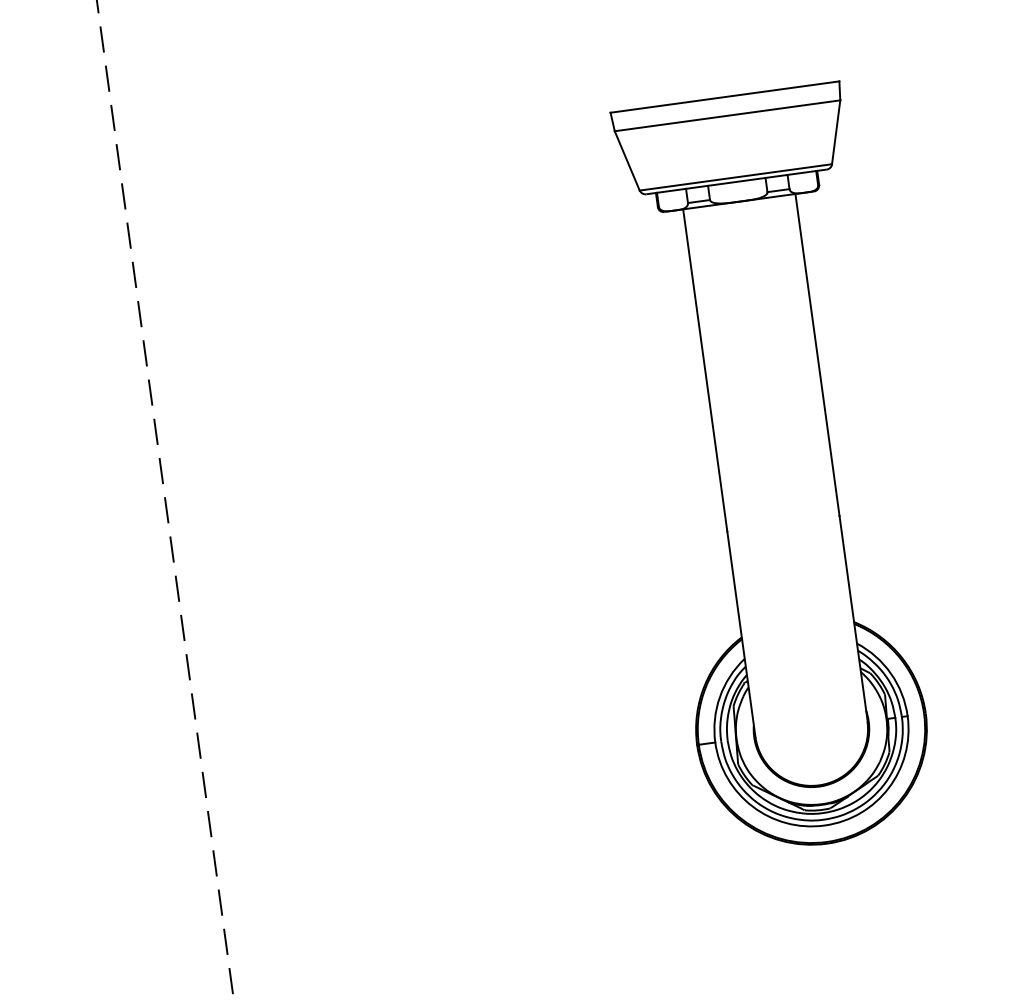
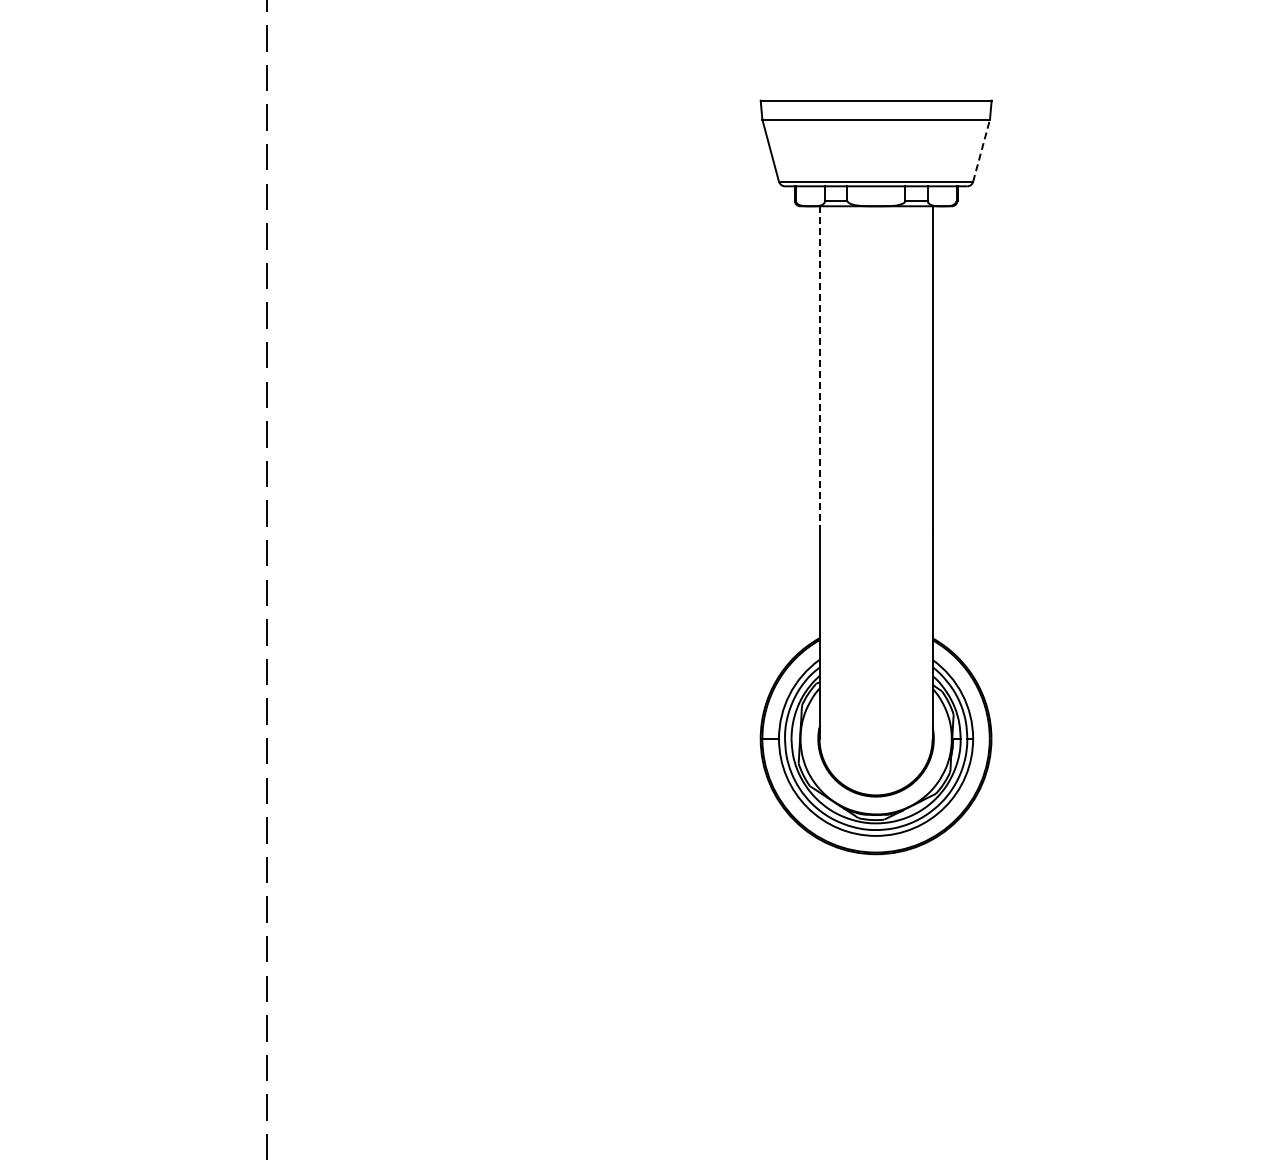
line: (836, 132) -> (981, 150), solid -> dashed
line: (705, 370) -> (819, 368), solid -> dashed

